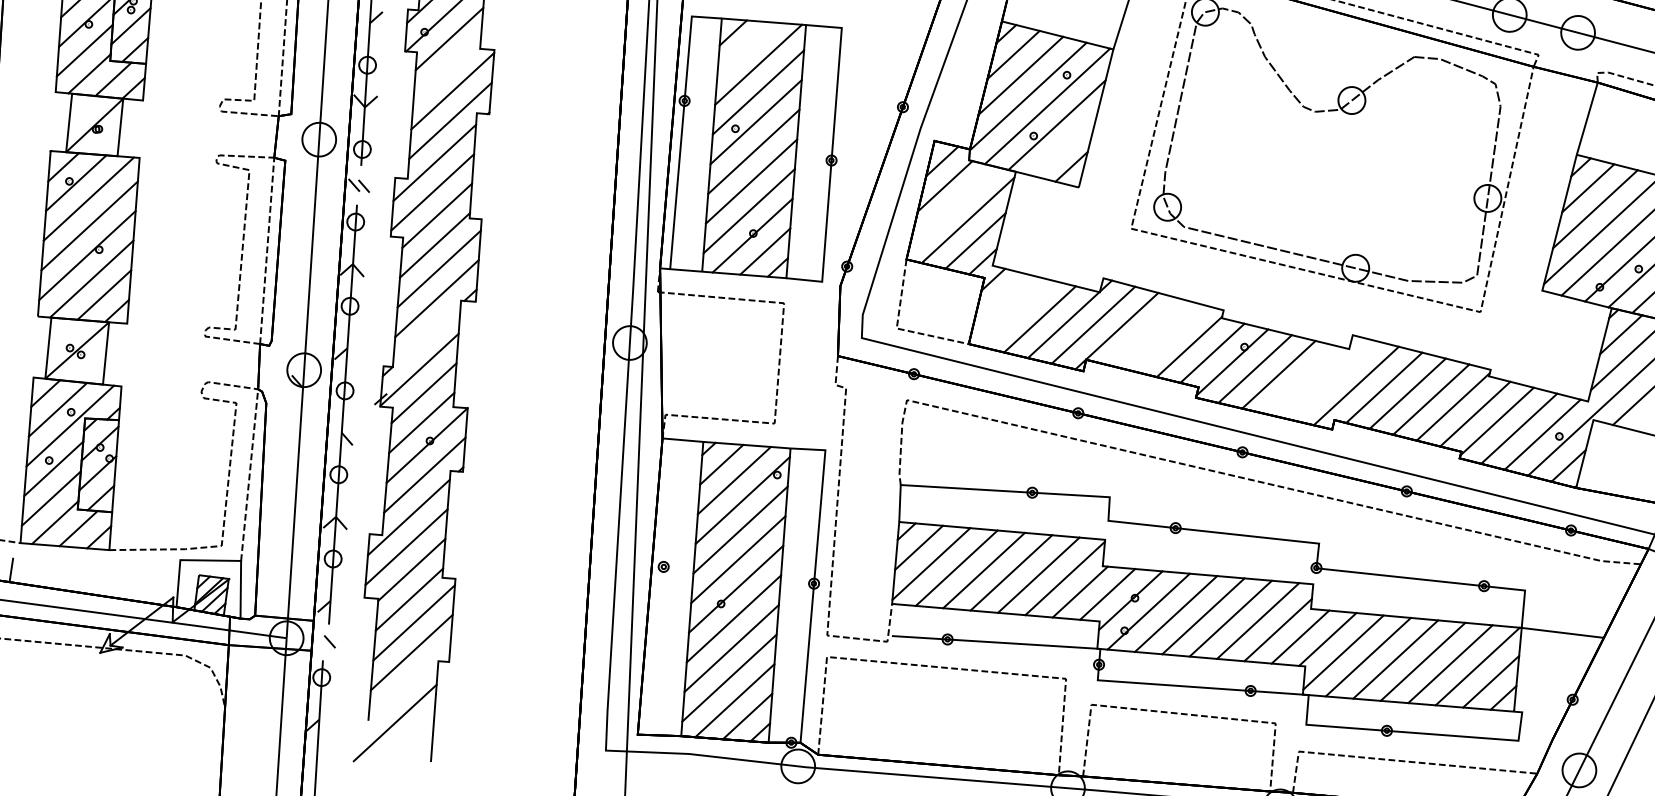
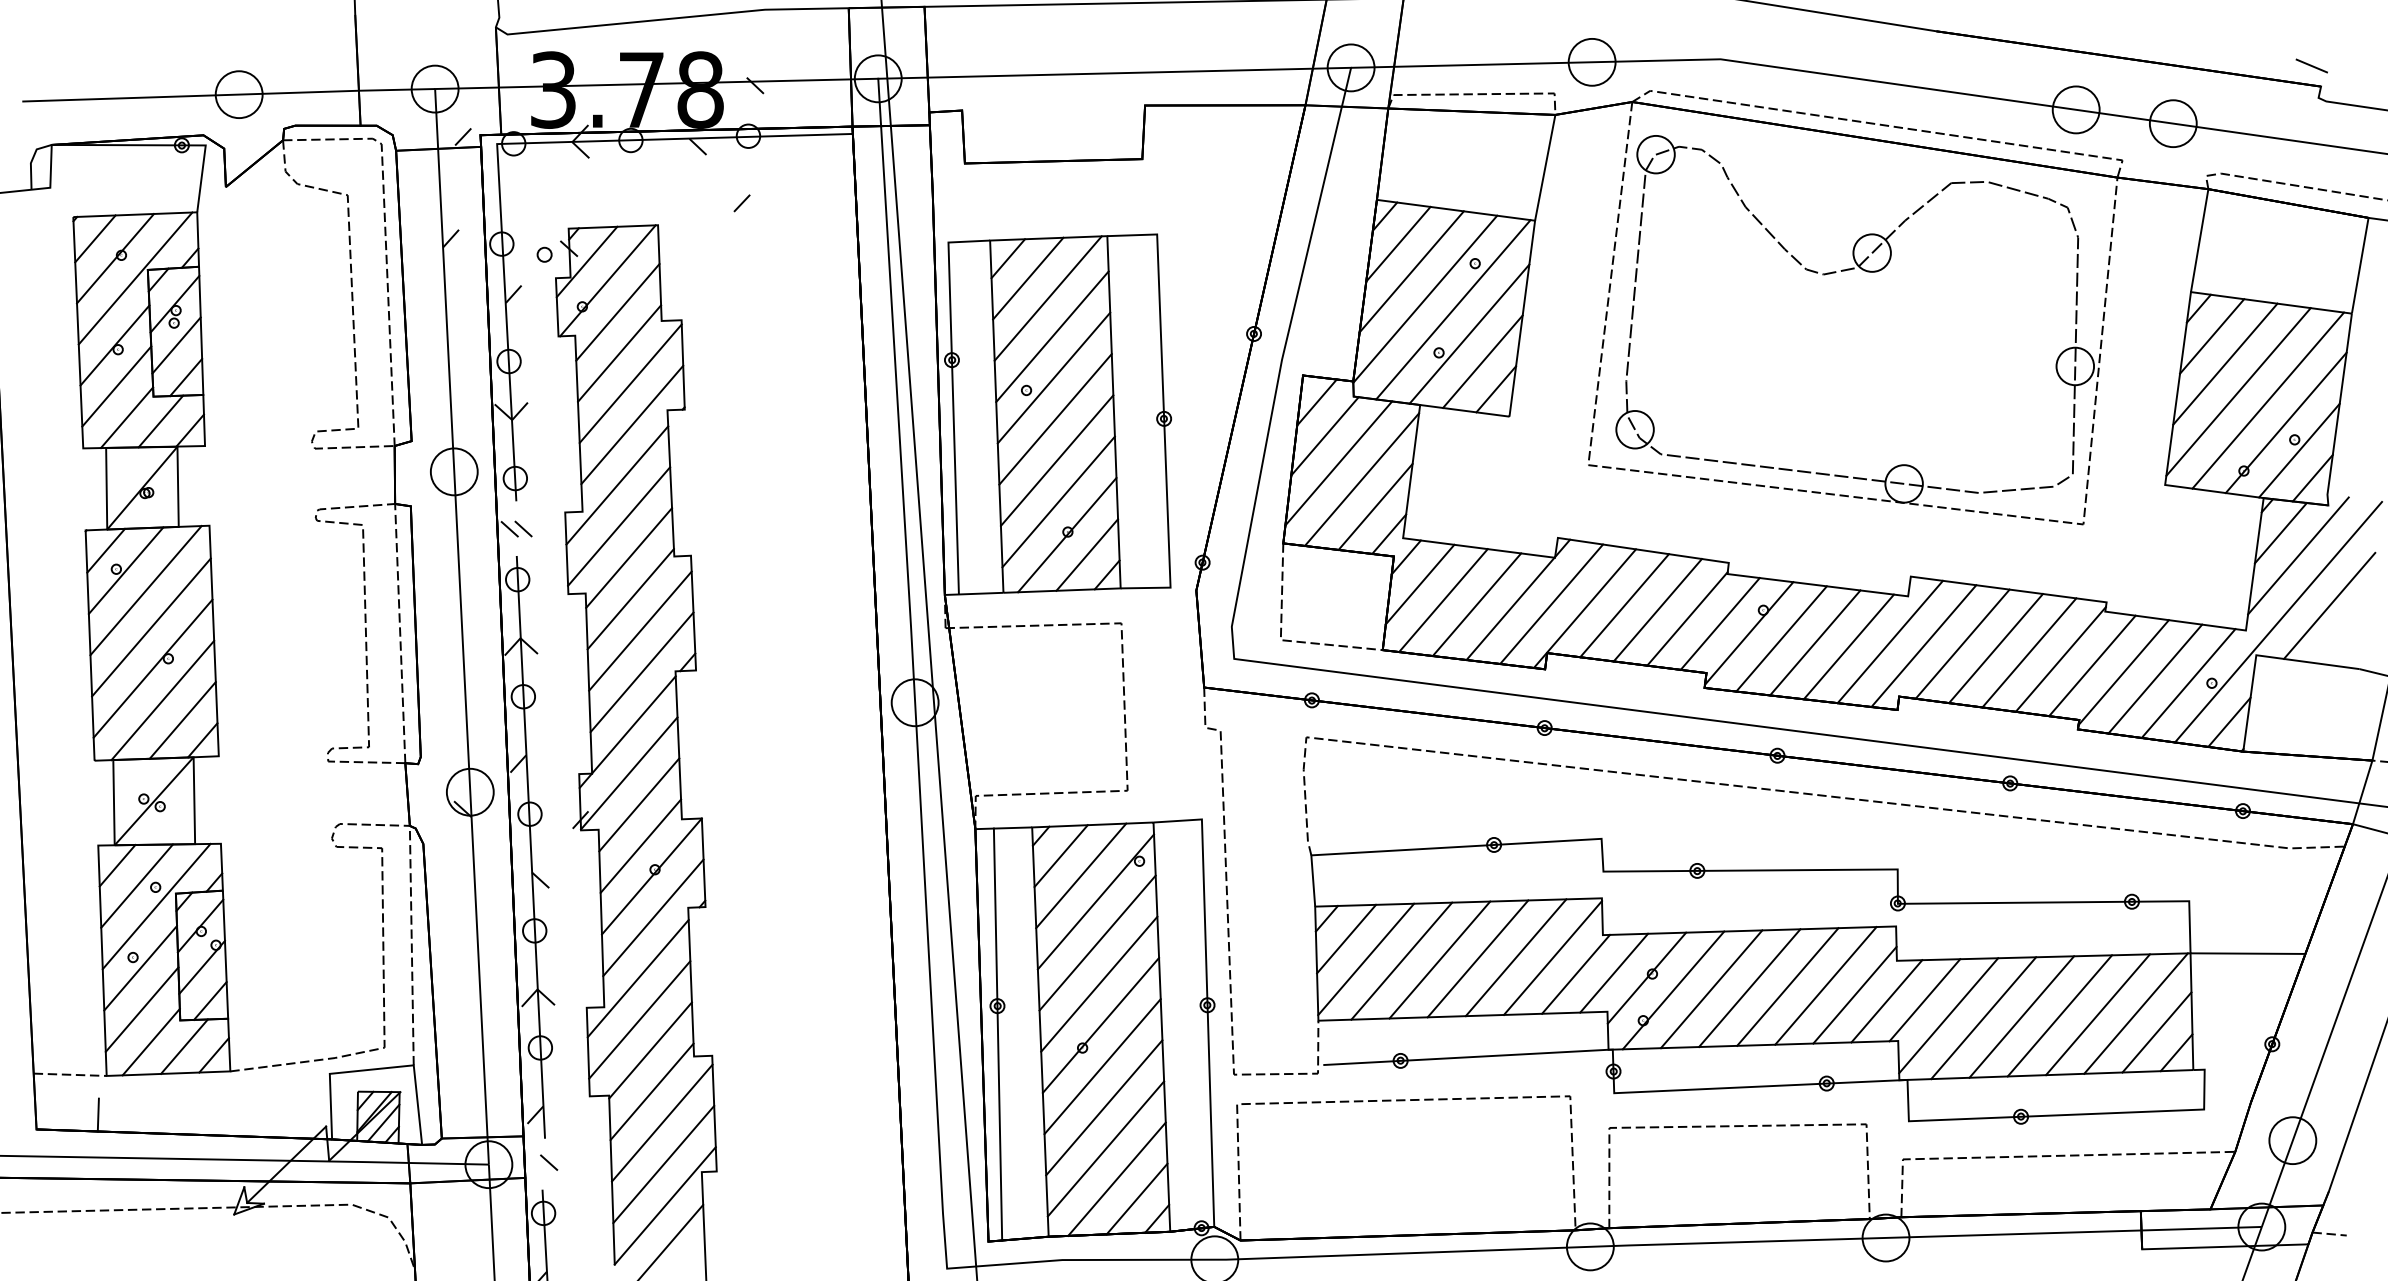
line: (746, 48) -> (1028, 278), added
line: (447, 68) -> (619, 353), added
line: (1064, 145) -> (1482, 361), added
line: (952, 206) -> (1338, 463), added
line: (1000, 300) -> (1419, 584), added
line: (1016, 313) -> (1443, 600), added
line: (1145, 332) -> (1624, 605), added
line: (426, 335) -> (633, 724), added
line: (1168, 338) -> (1657, 610), added
line: (1332, 379) -> (1889, 641), added
line: (1302, 380) -> (1848, 646), added
line: (661, 587) -> (997, 1034), added
line: (408, 682) -> (664, 1205), added

